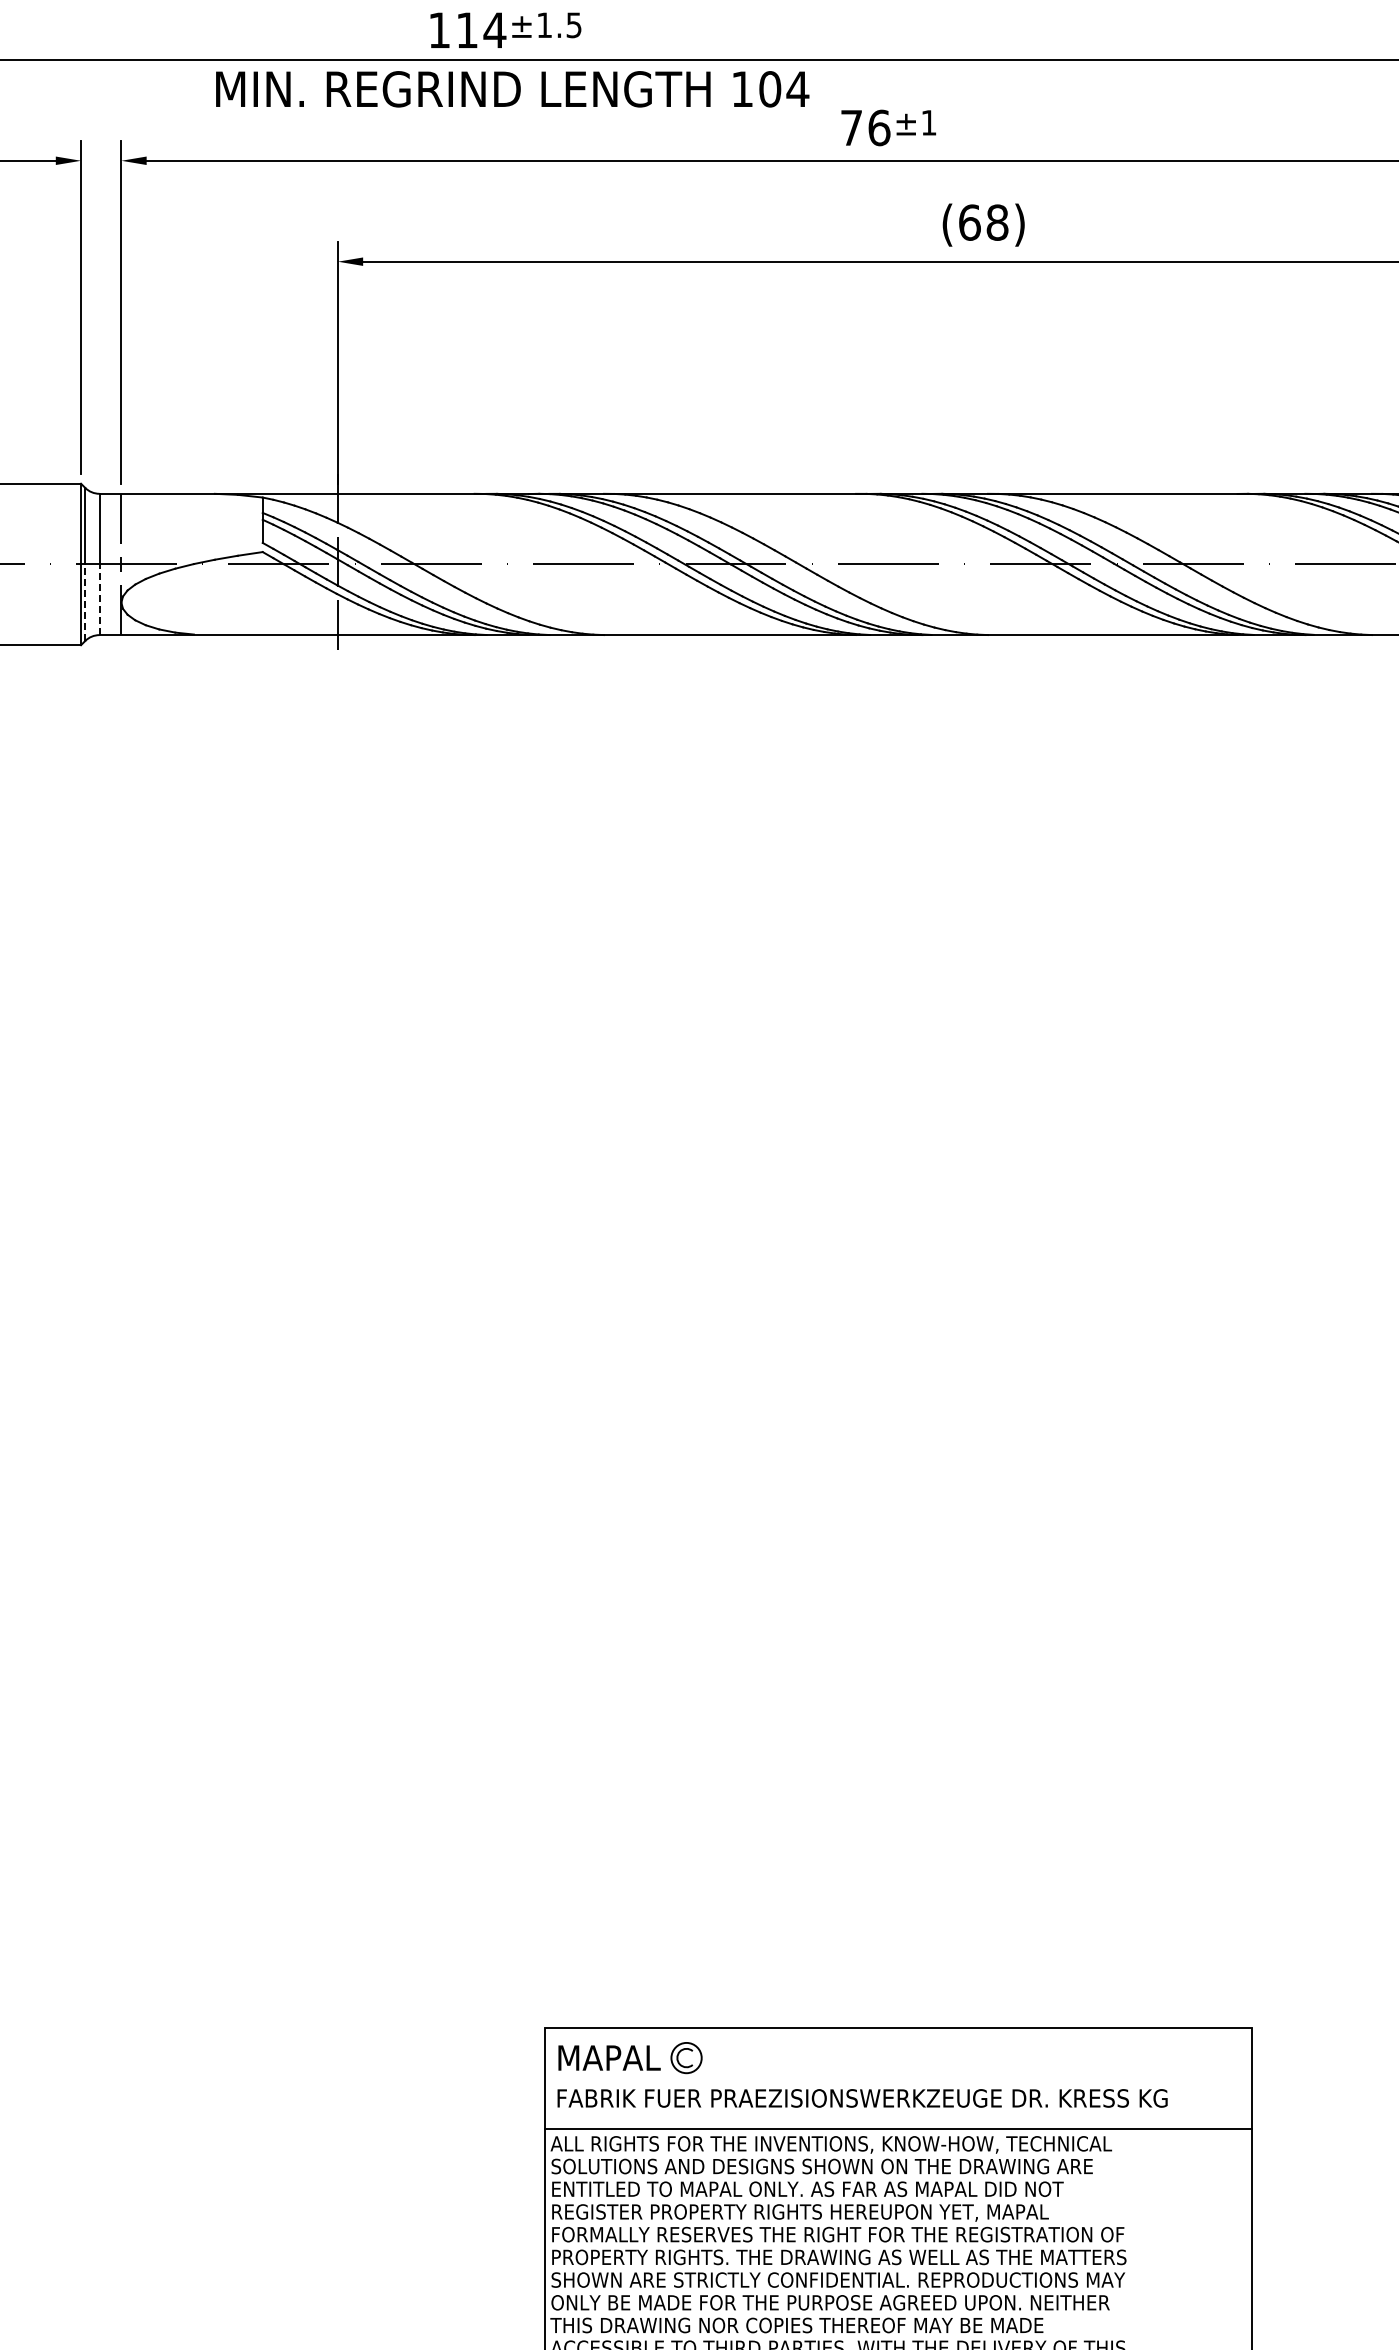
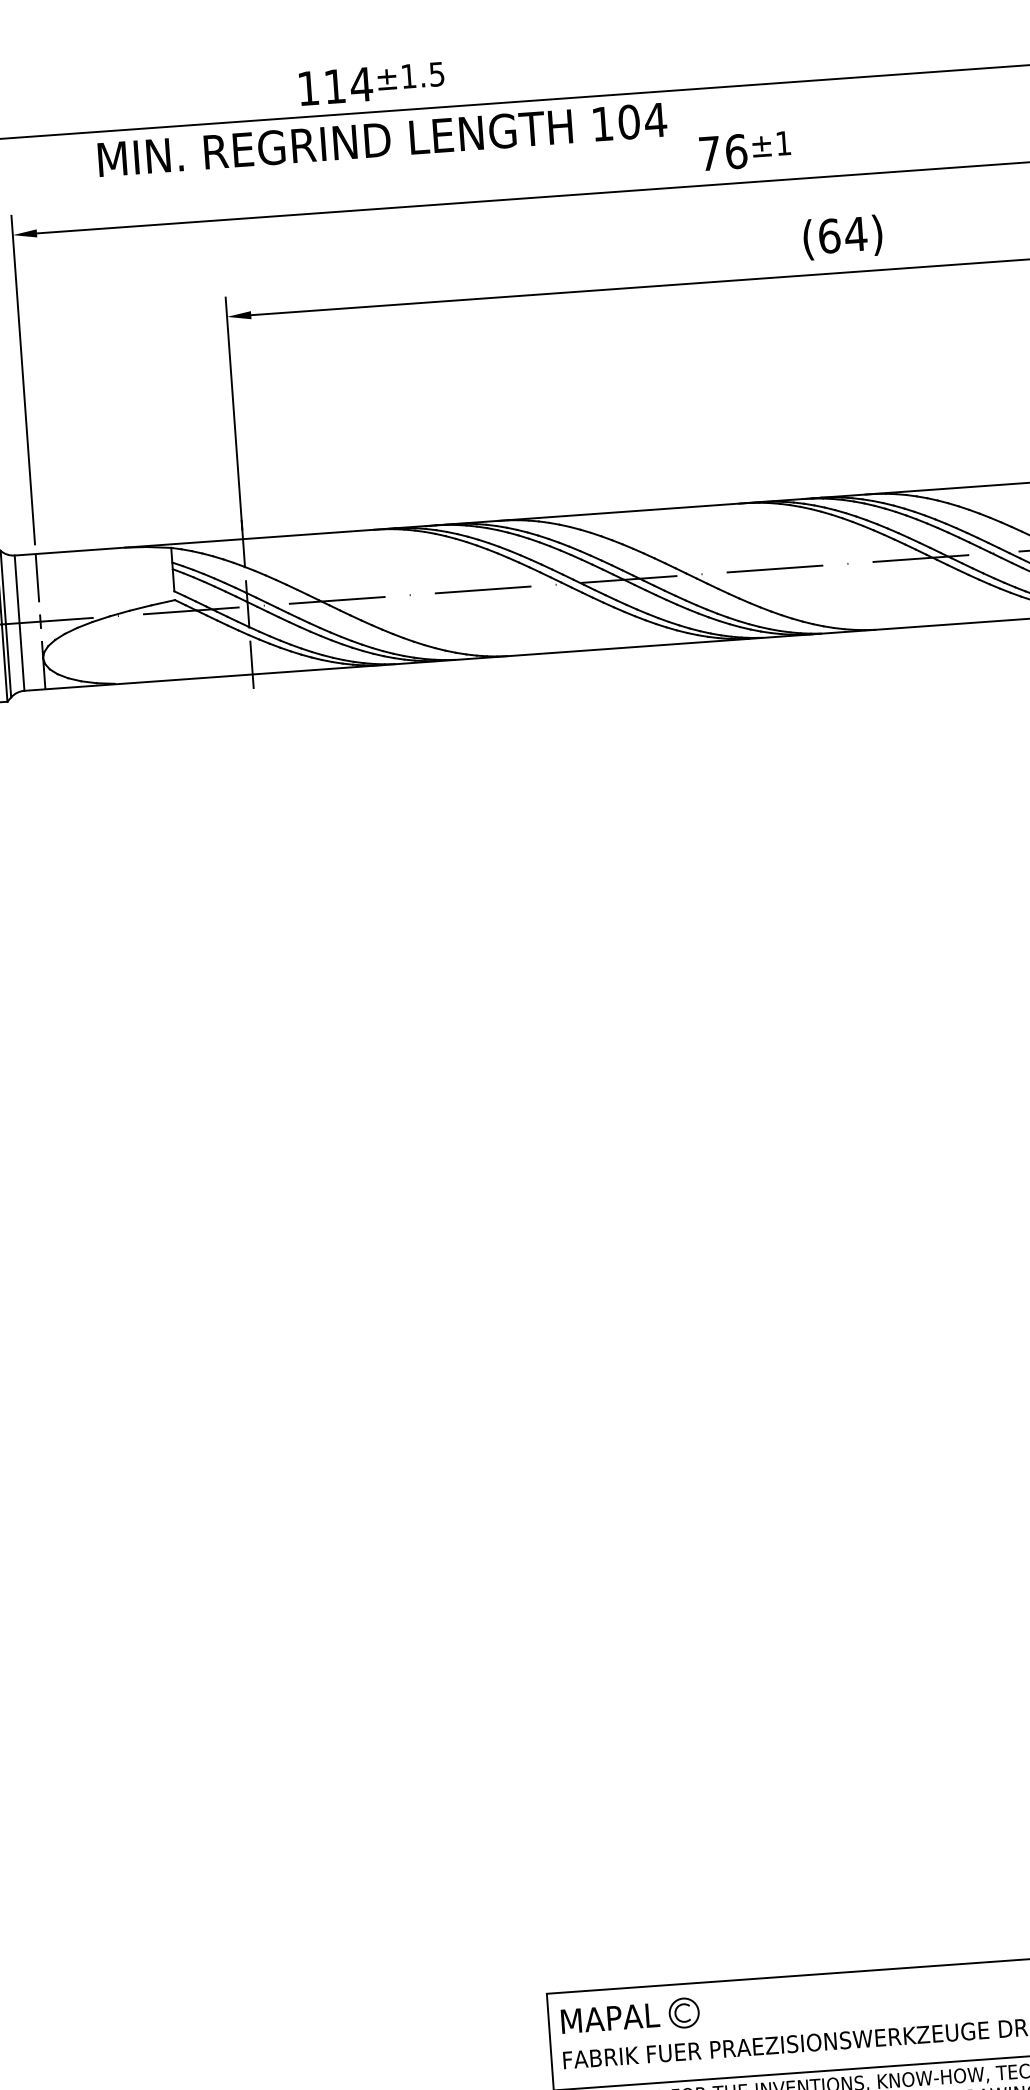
text: (997, 222) -> (855, 234), (68) -> (64)
line: (99, 599) -> (21, 656), dashed -> solid
line: (85, 602) -> (8, 660), dashed -> solid

